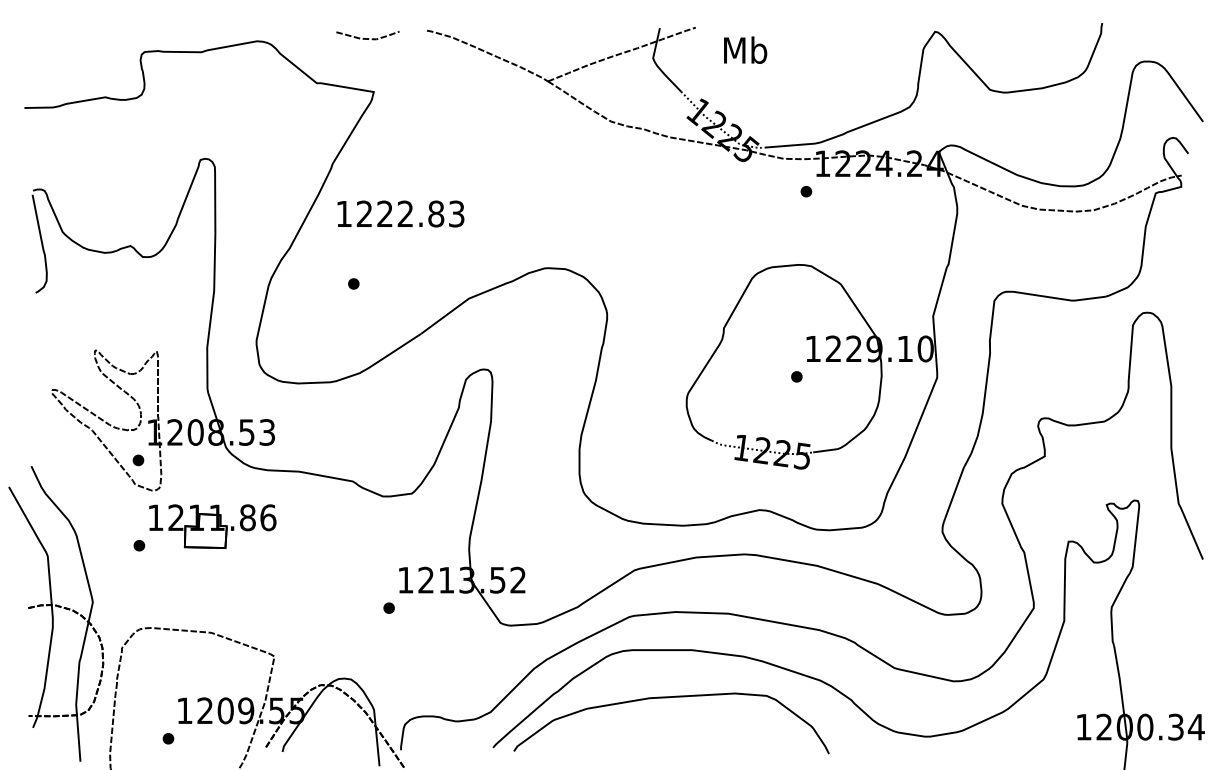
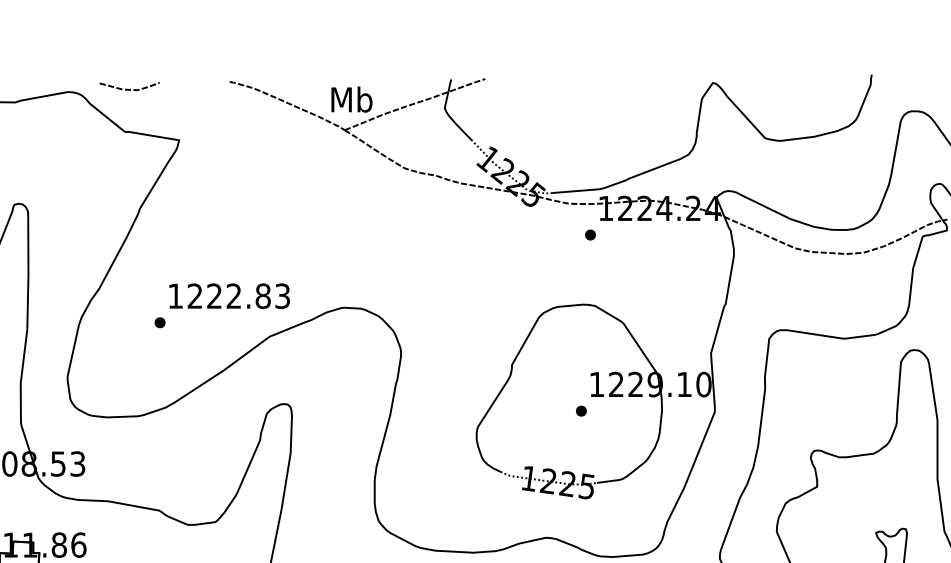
curve: (367, 38) -> (129, 89), moved
text: (745, 49) -> (351, 98), moved
text: (400, 213) -> (229, 295), moved

